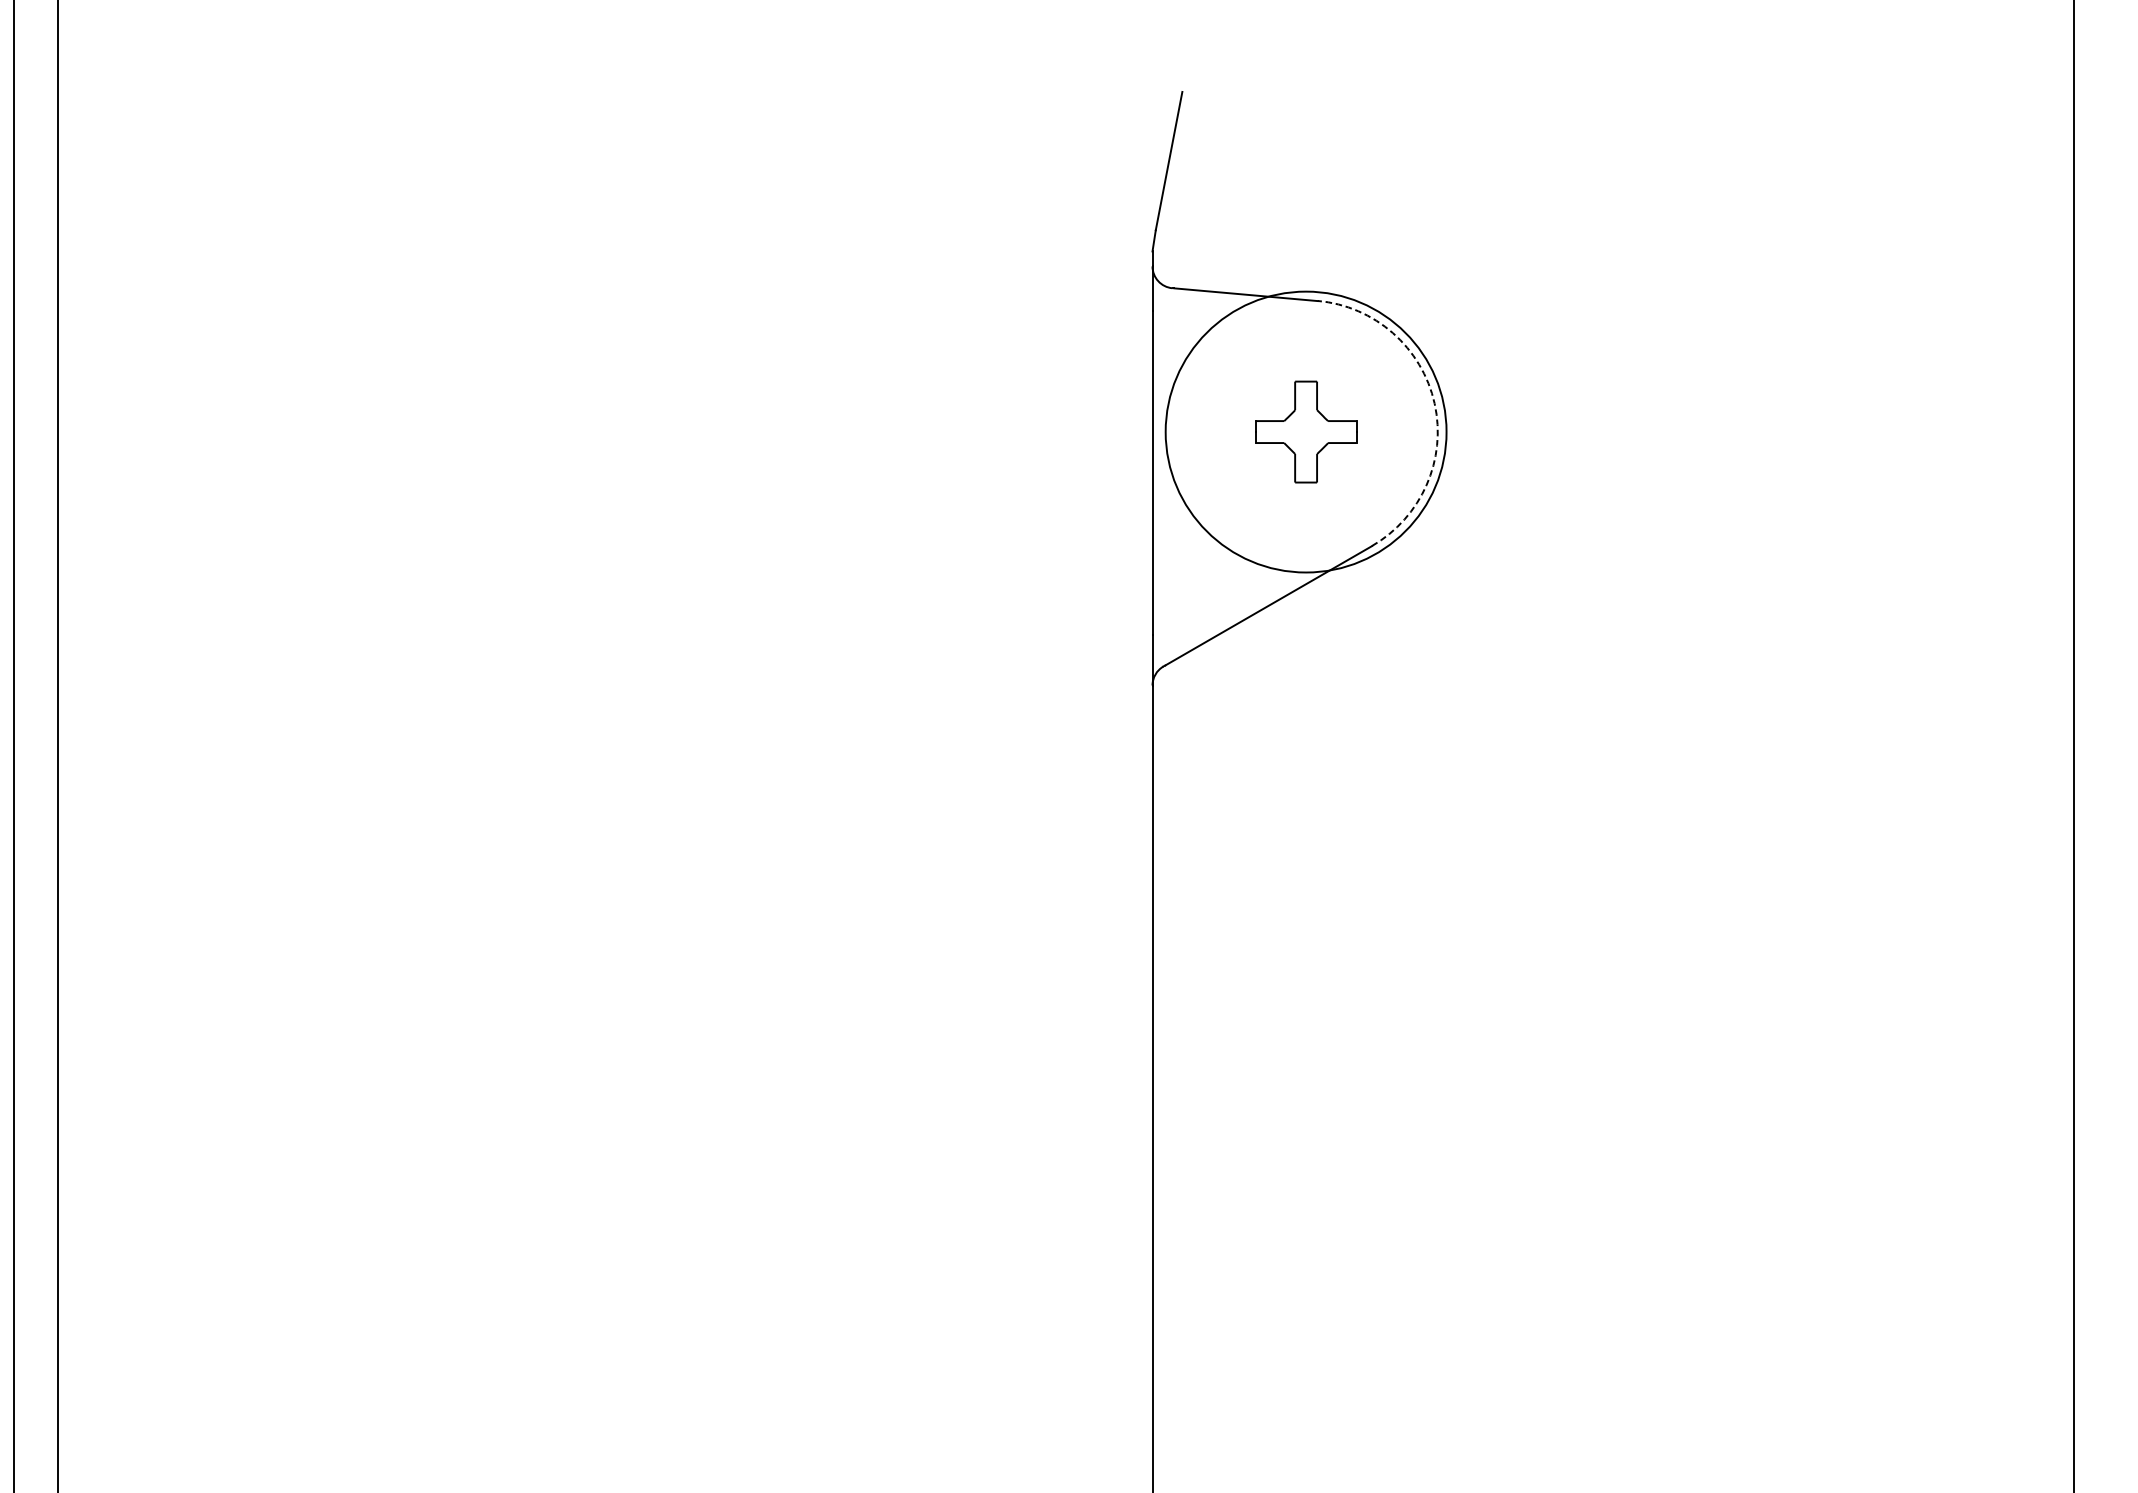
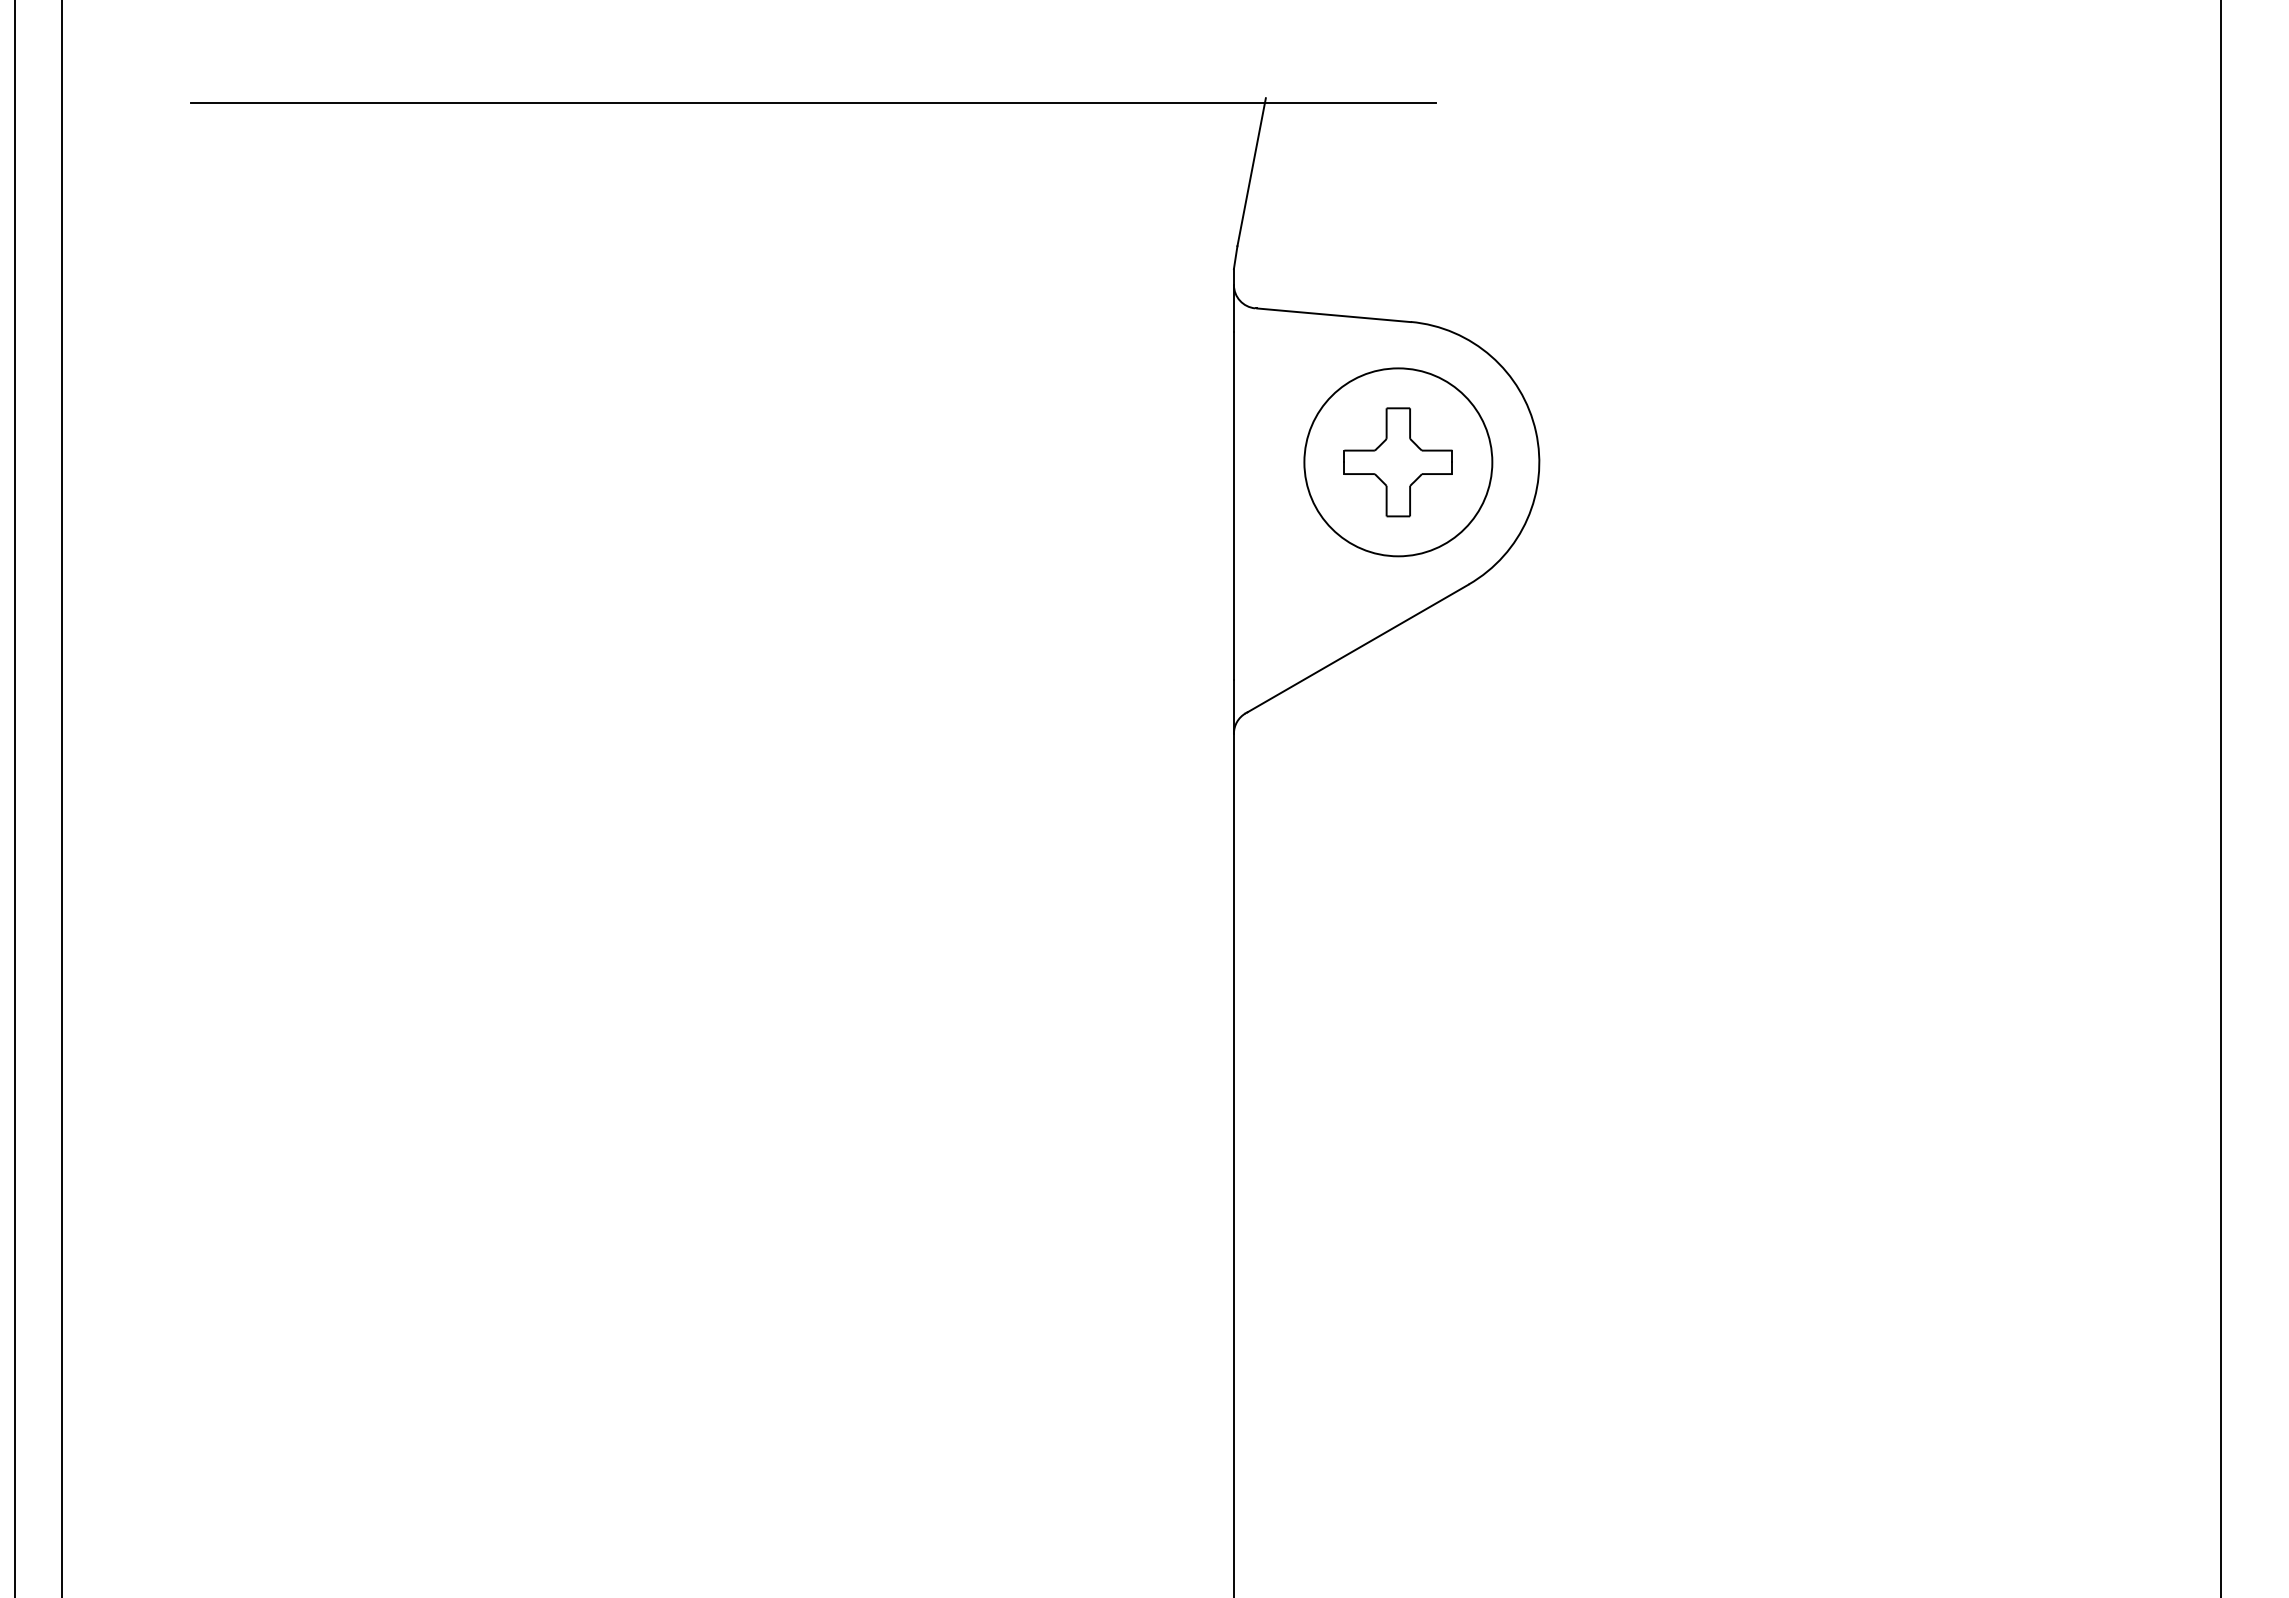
line: (758, 95) -> (812, 102), added
arc: (1434, 403) -> (1535, 431), dashed -> solid
circle: (1306, 432) -> (1398, 462), size x0.62

